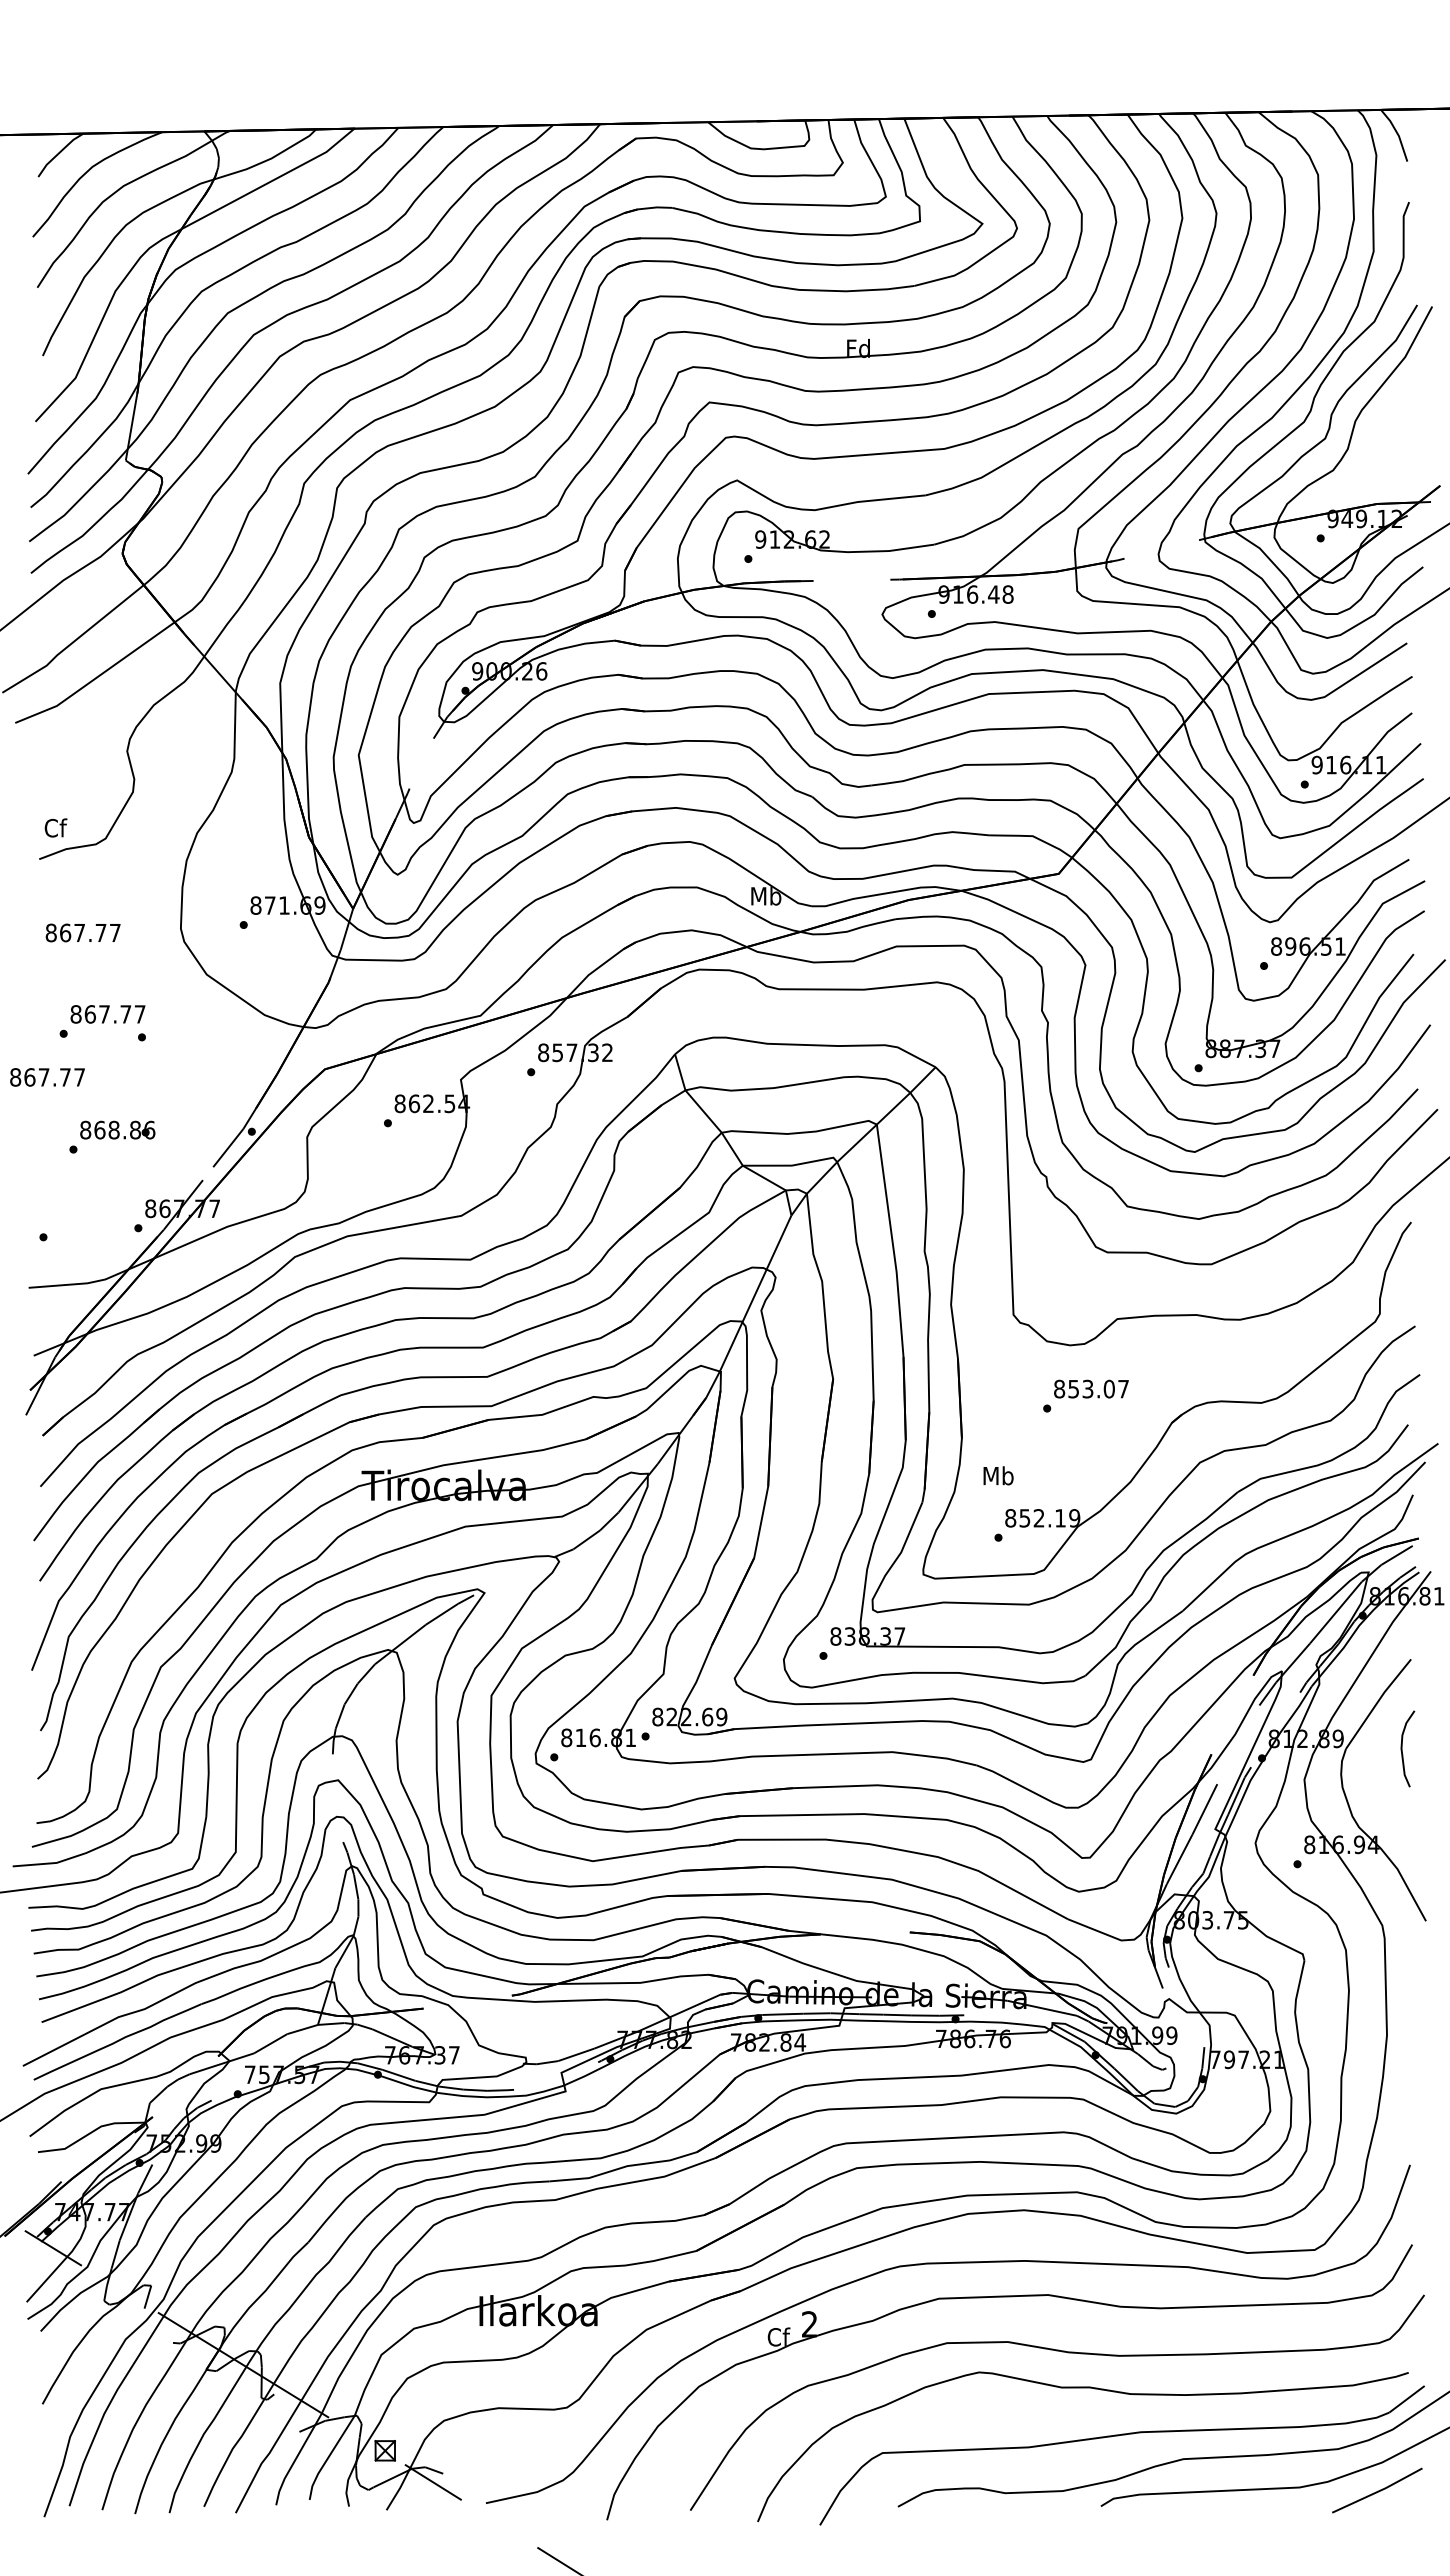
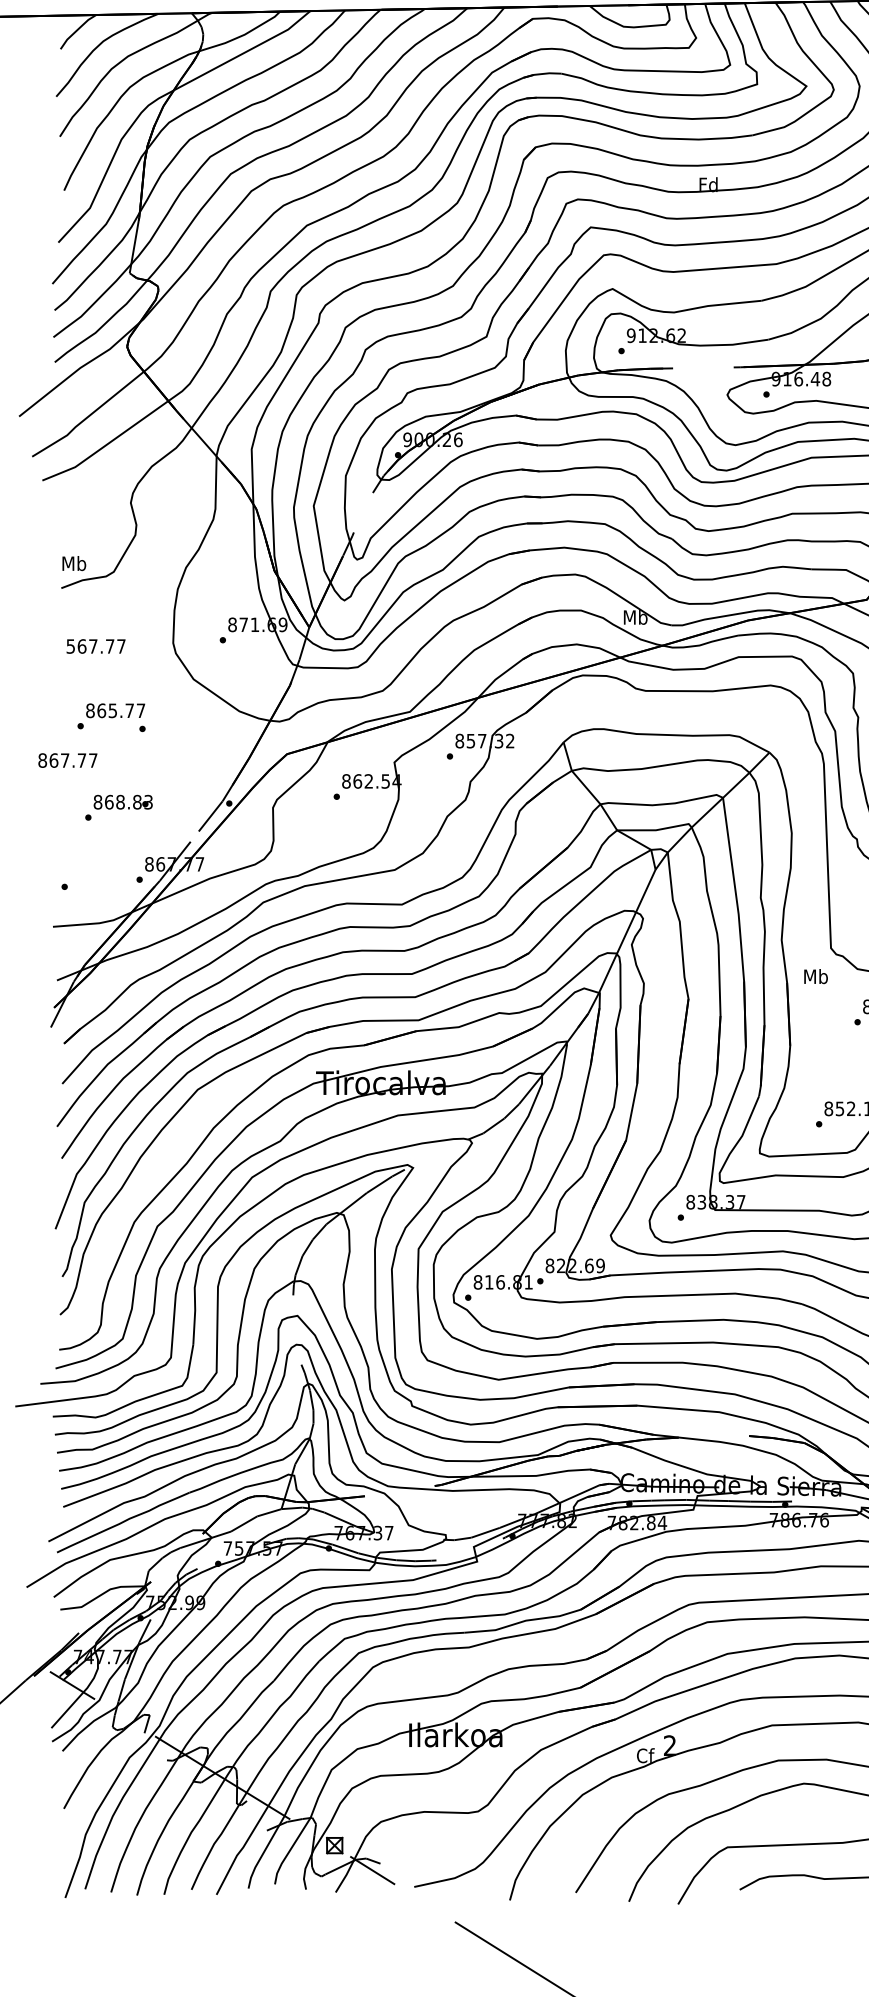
text: (55, 827) -> (74, 563), Cf -> Mb
text: (50, 932) -> (70, 646), 867.77 -> 567.77
text: (104, 1014) -> (112, 710), 867.77 -> 865.77
text: (149, 1129) -> (148, 801), 868.86 -> 868.83
text: (998, 1475) -> (815, 976), moved

